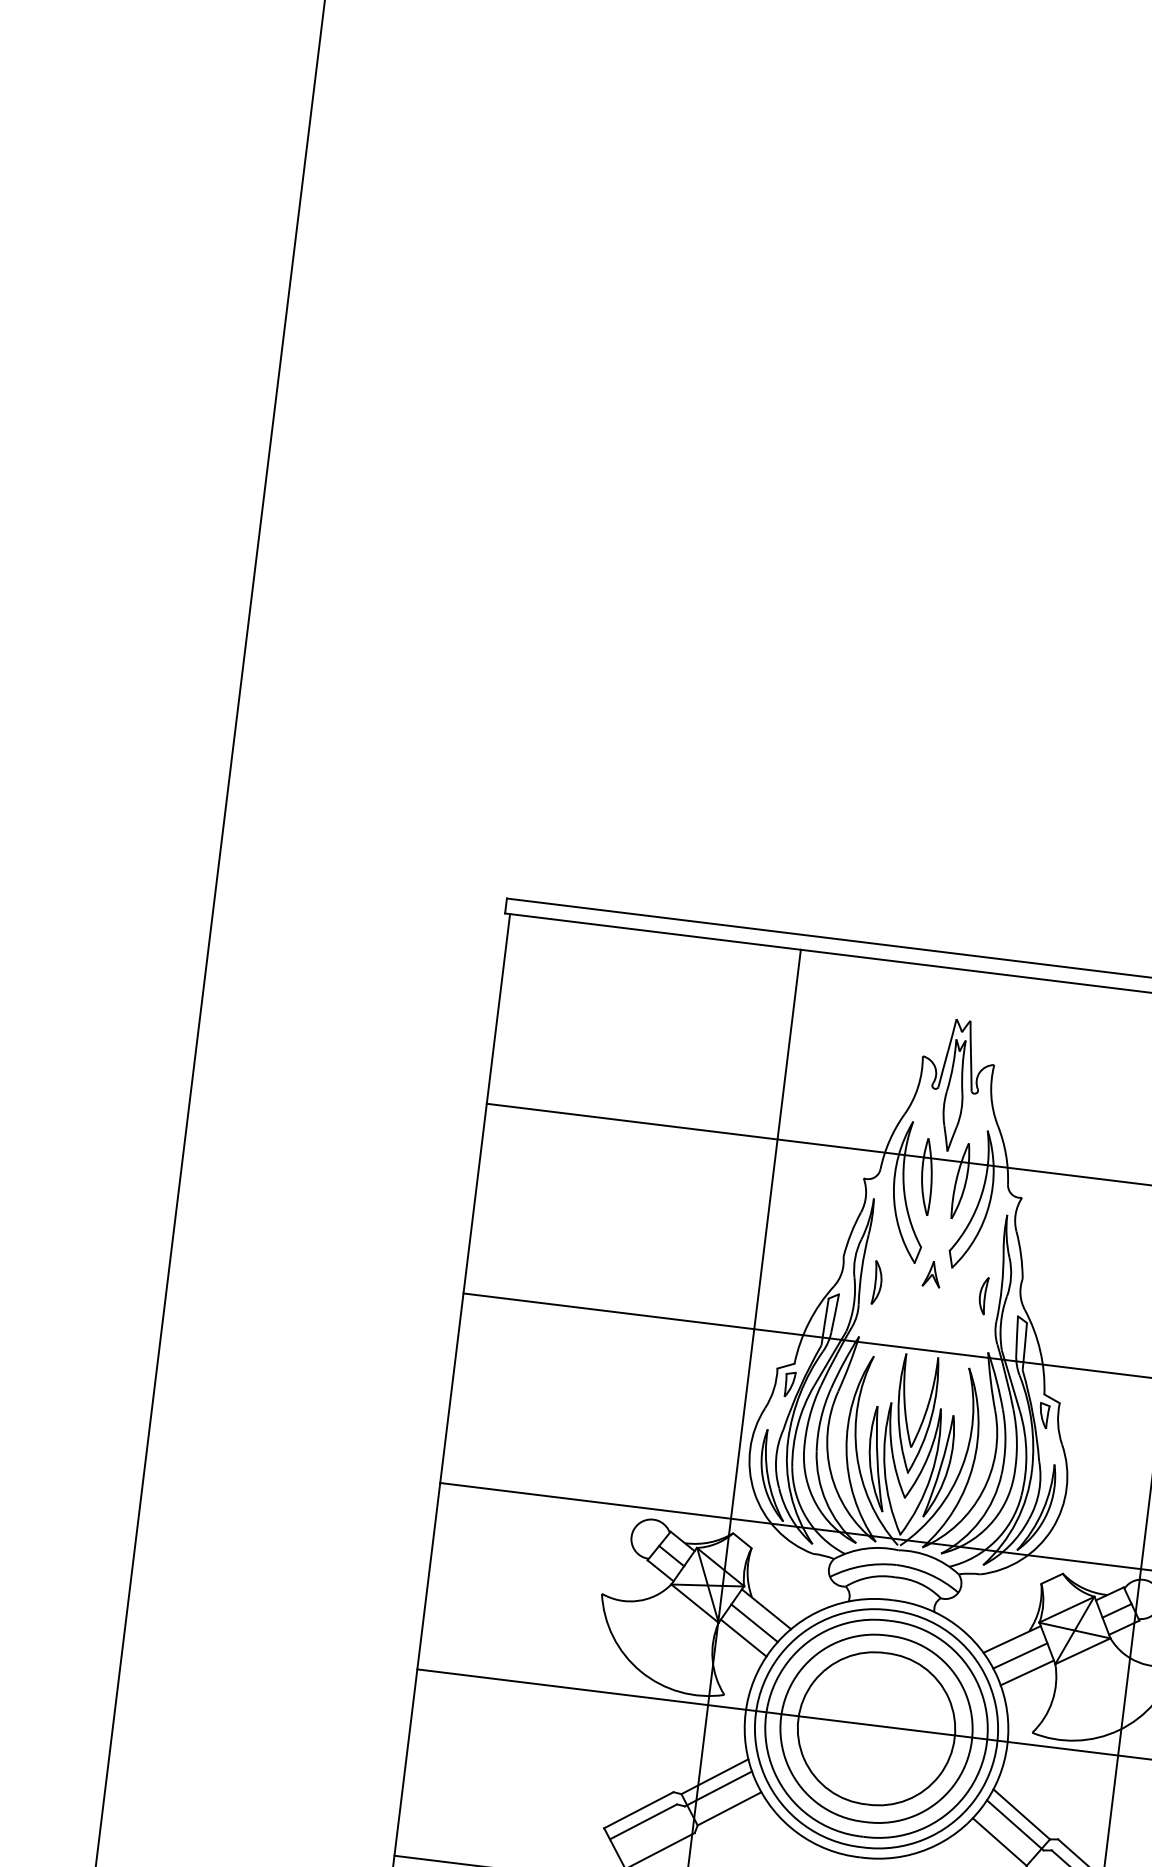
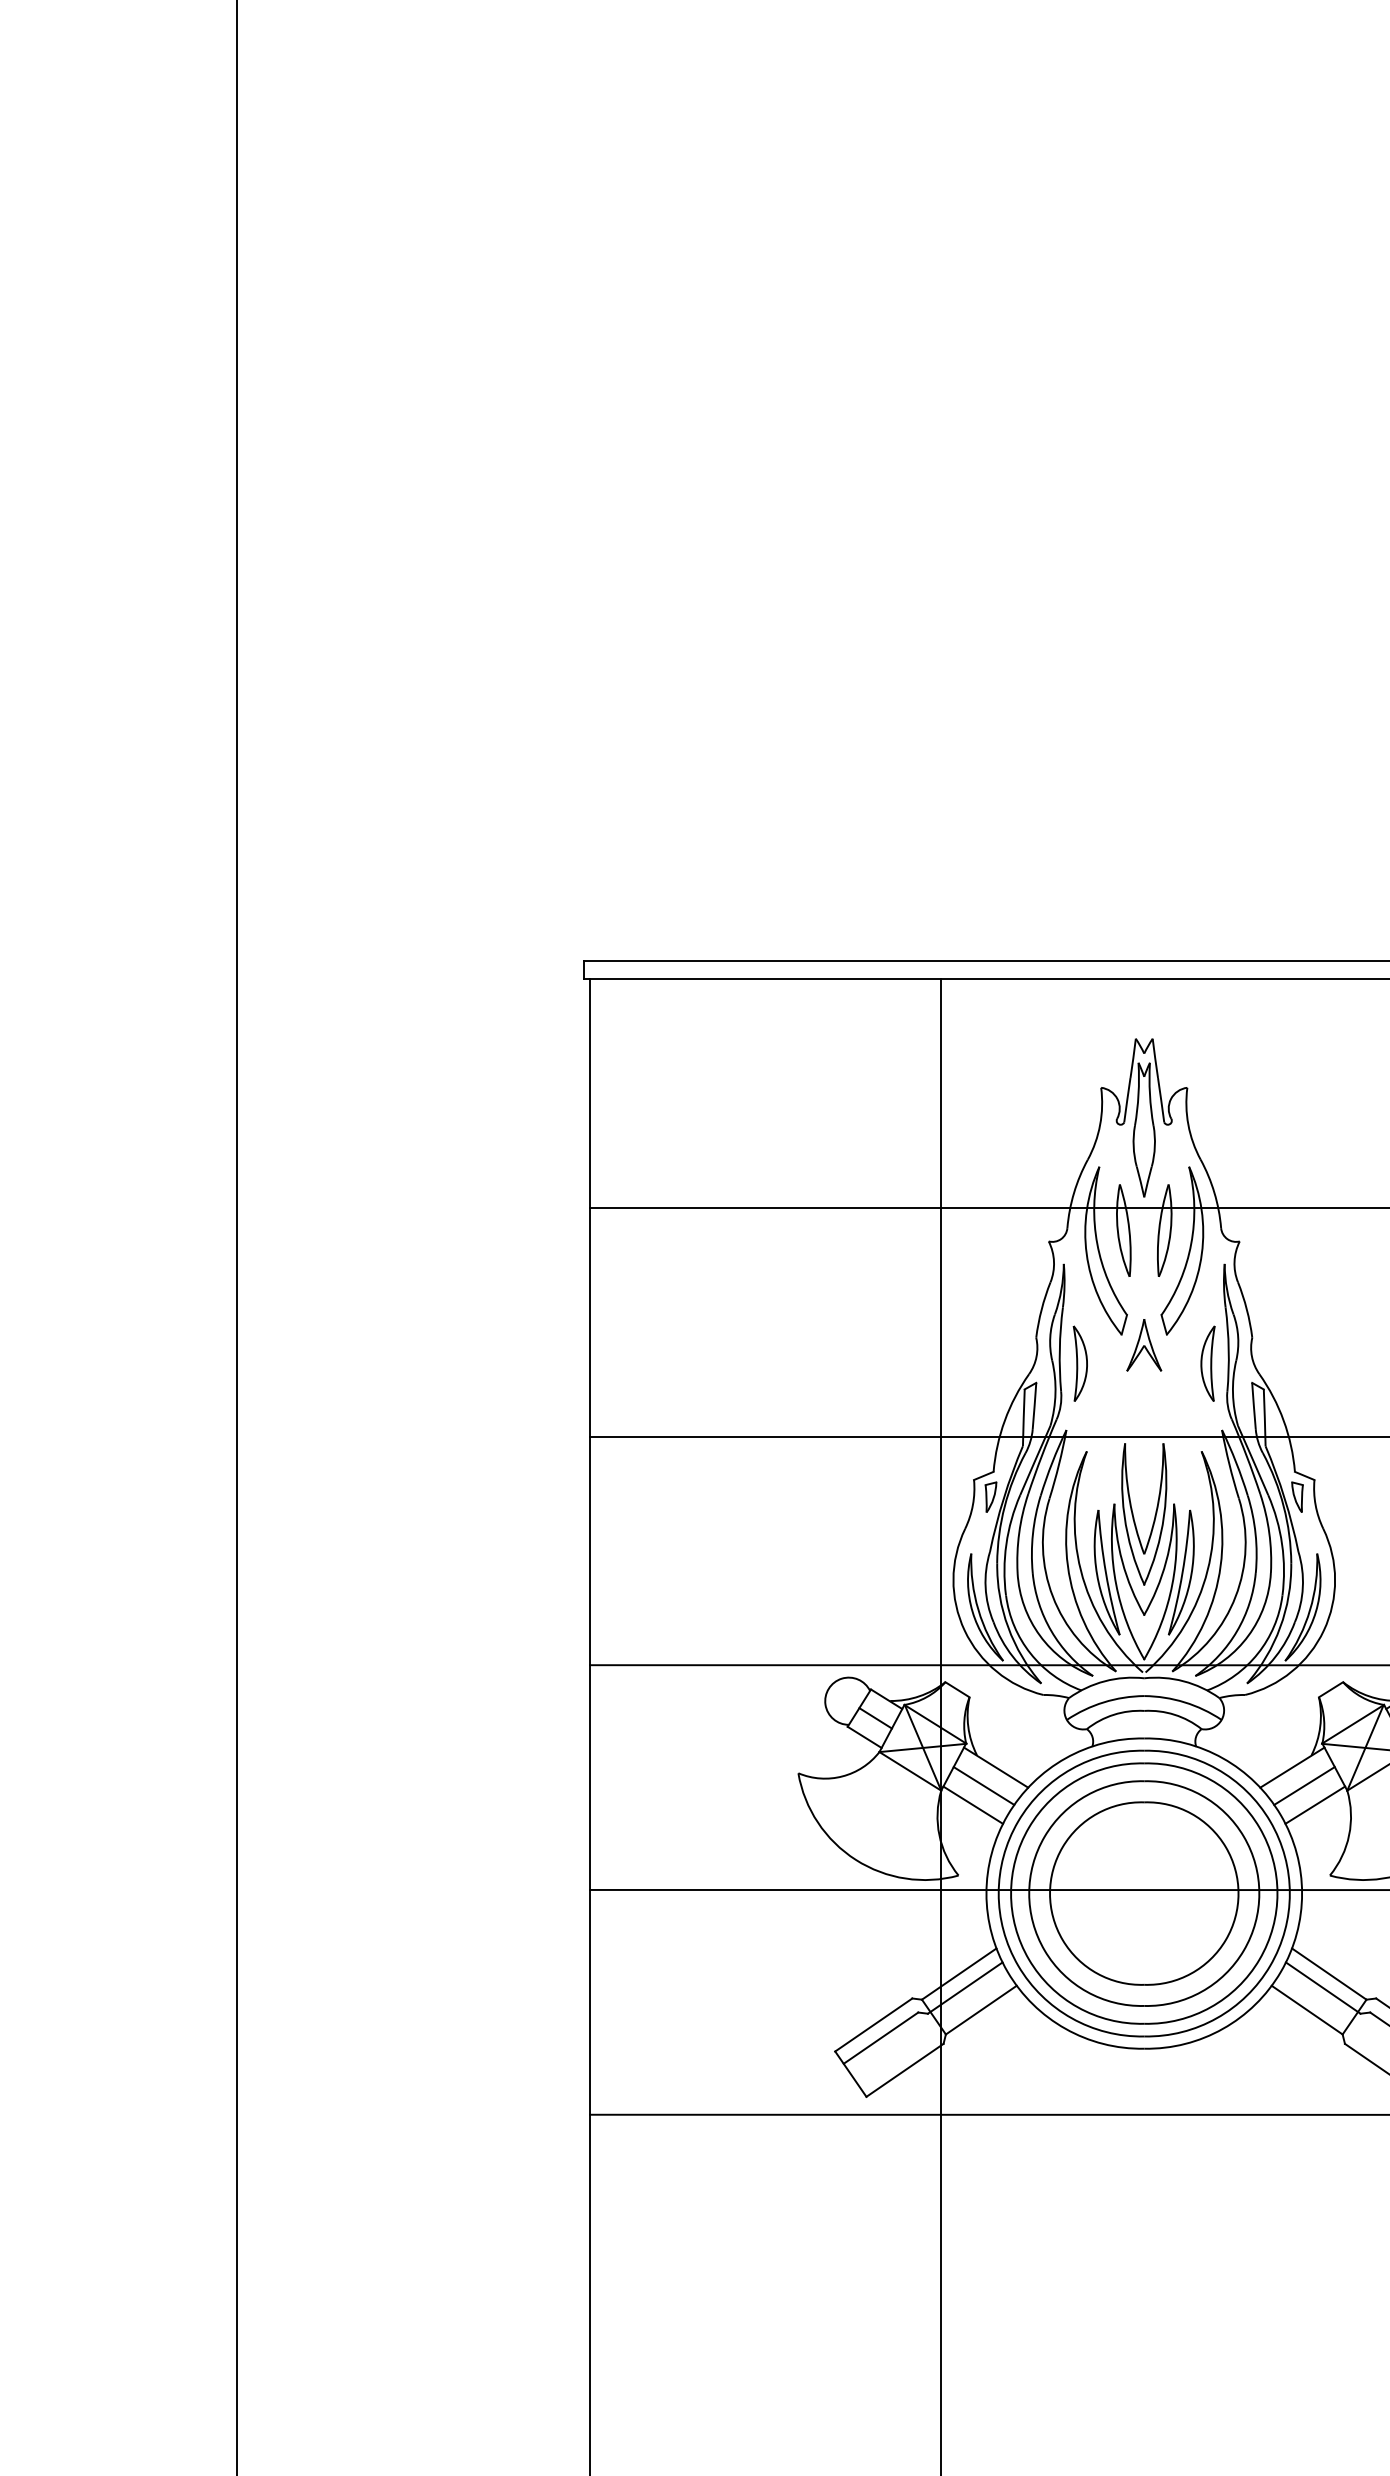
part: (932, 1274) -> (1144, 1345), size x1.67
part: (876, 1282) -> (1079, 1363), size x1.43
part: (982, 1295) -> (1207, 1363), size x1.67

